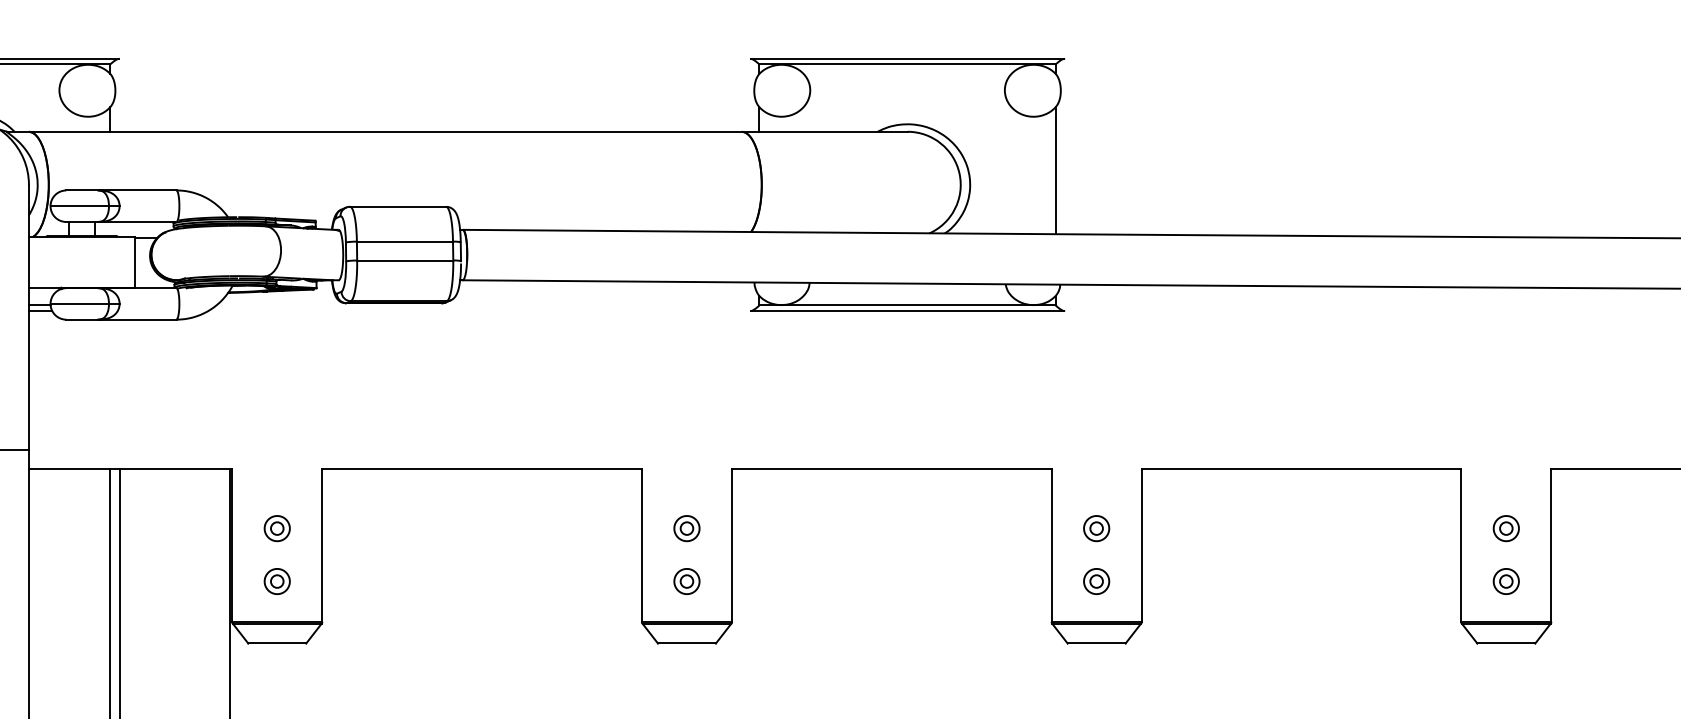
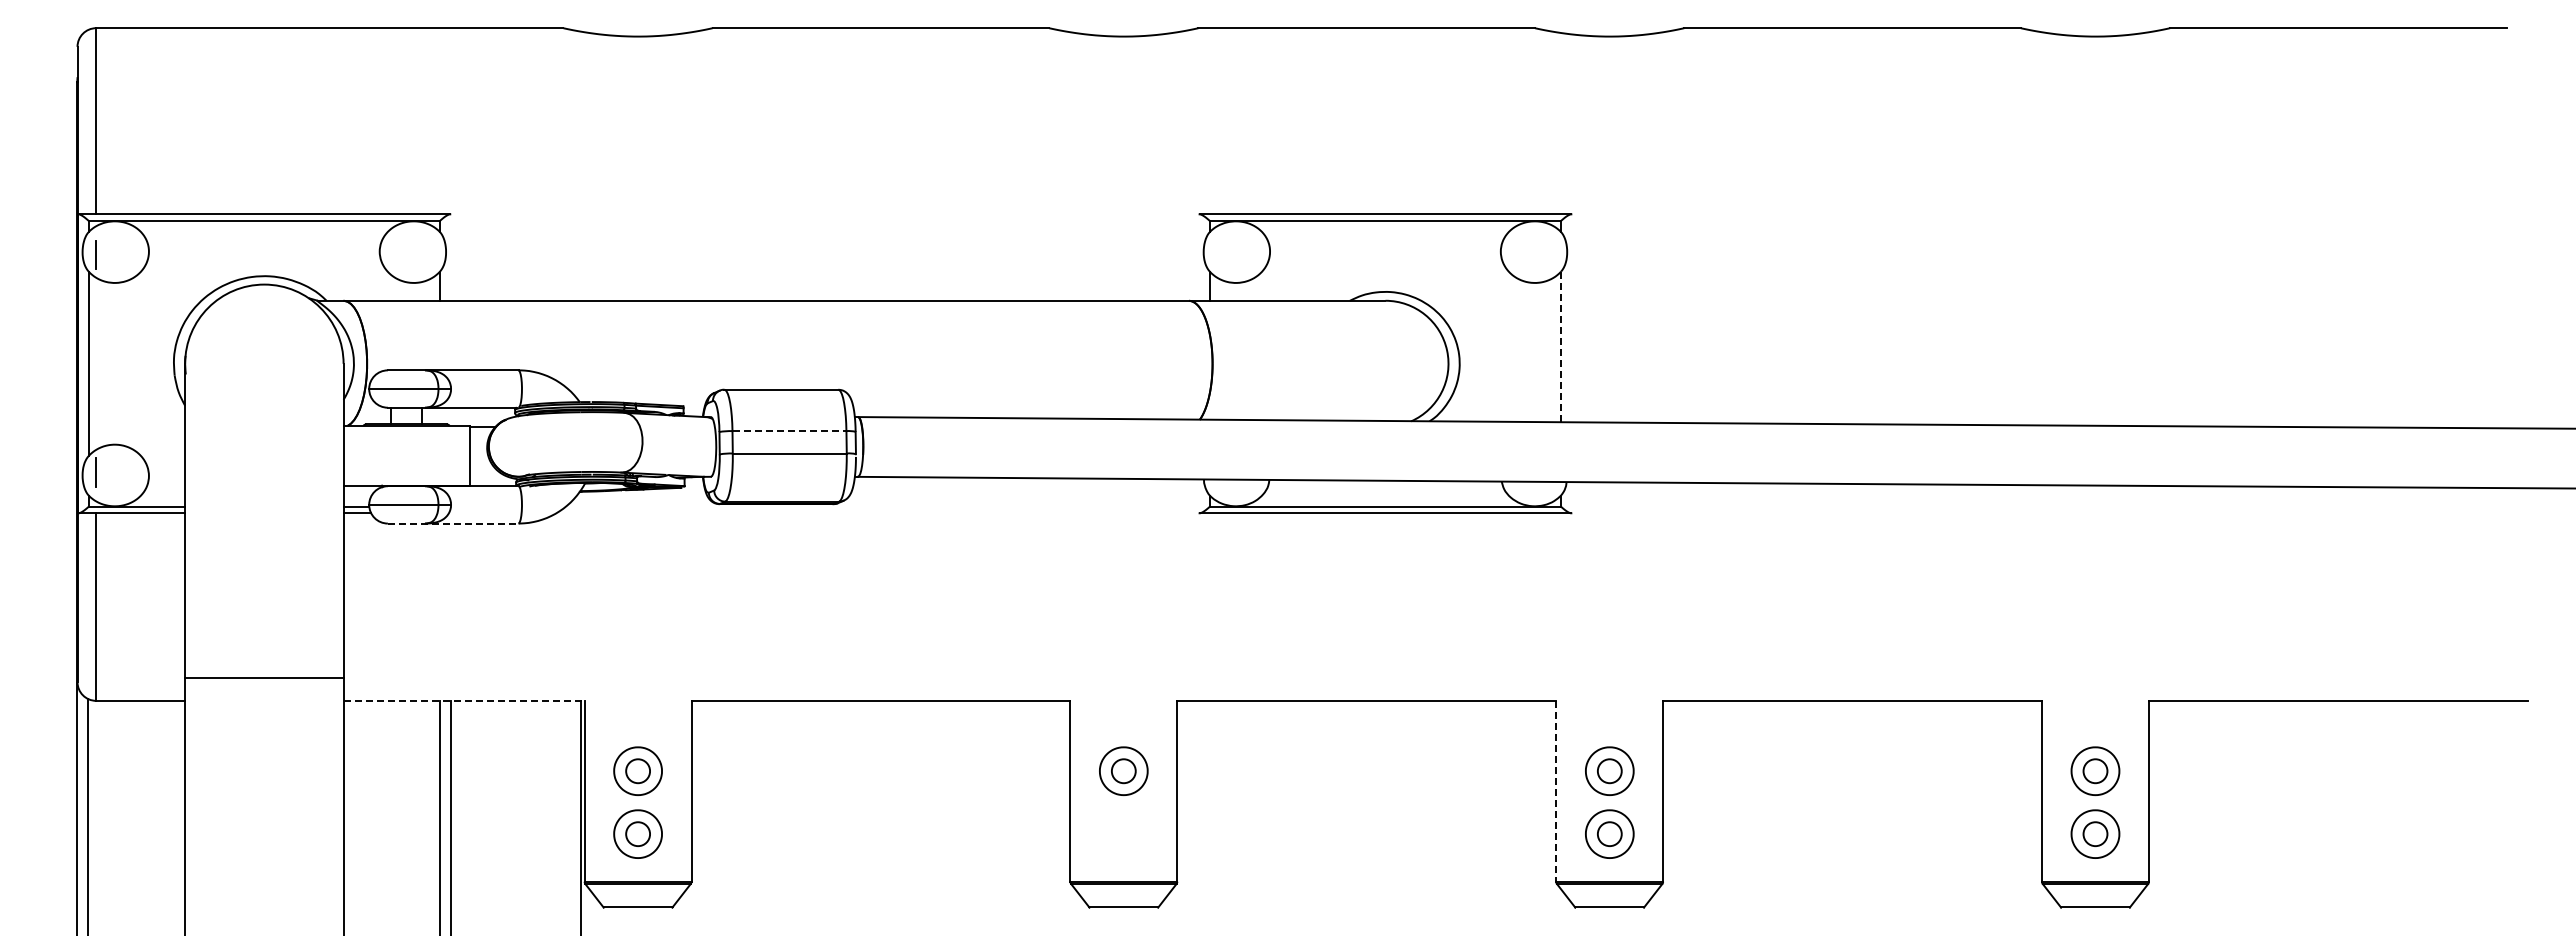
line: (1056, 170) -> (1561, 346), solid -> dashed
line: (404, 242) -> (789, 431), solid -> dashed
line: (121, 319) -> (453, 523), solid -> dashed
line: (130, 468) -> (464, 700), solid -> dashed
part: (276, 528) -> (637, 771), size x1.6
part: (686, 528) -> (1123, 771), size x1.6
part: (1096, 528) -> (1609, 771), size x1.6
part: (1506, 528) -> (2095, 771), size x1.6
line: (1051, 545) -> (1556, 791), solid -> dashed
part: (276, 581) -> (637, 833), size x1.6
part: (686, 581) -> (1123, 833), removed
part: (1096, 581) -> (1609, 833), size x1.6
part: (1506, 581) -> (2095, 833), size x1.6

